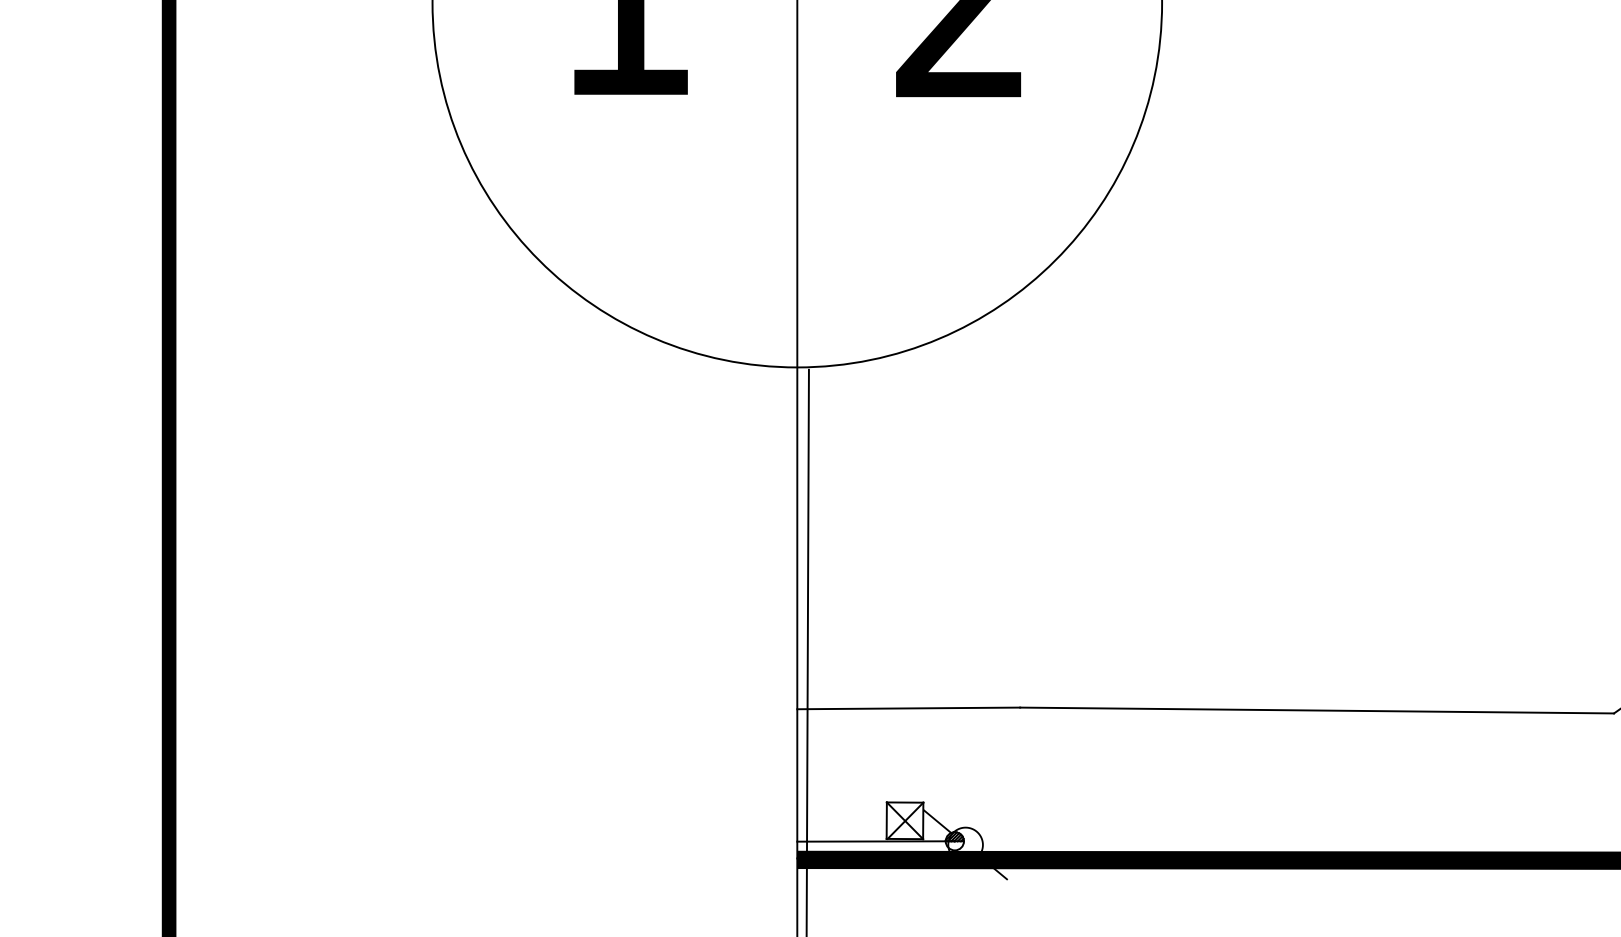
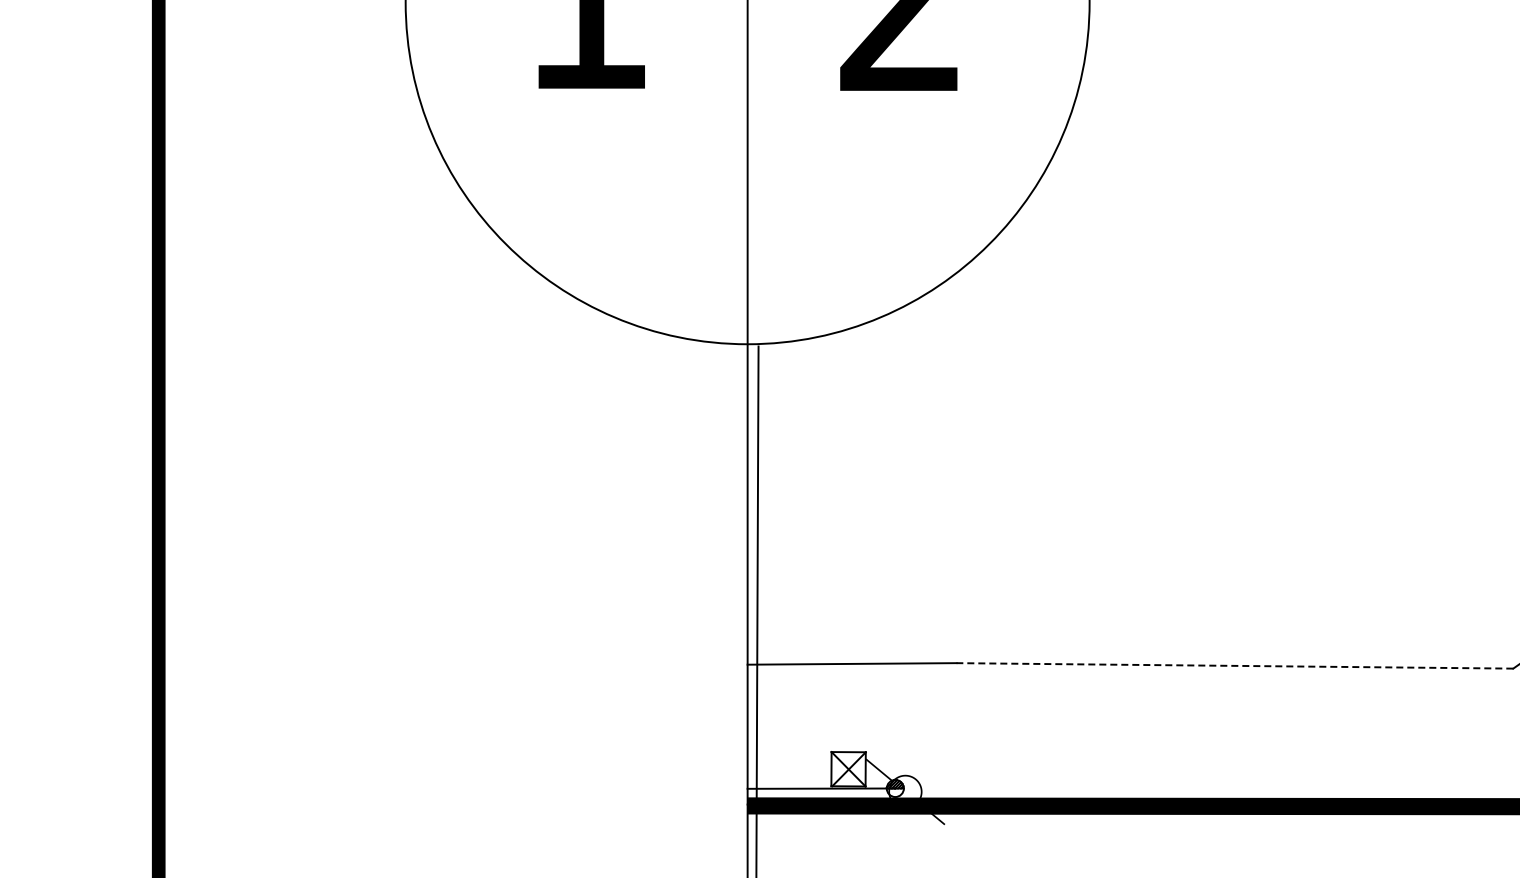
line: (1316, 710) -> (1234, 665), solid -> dashed

